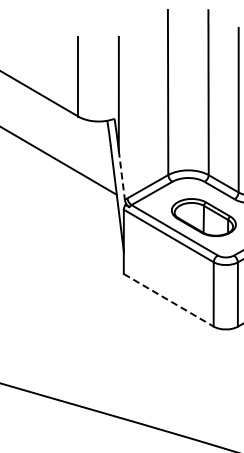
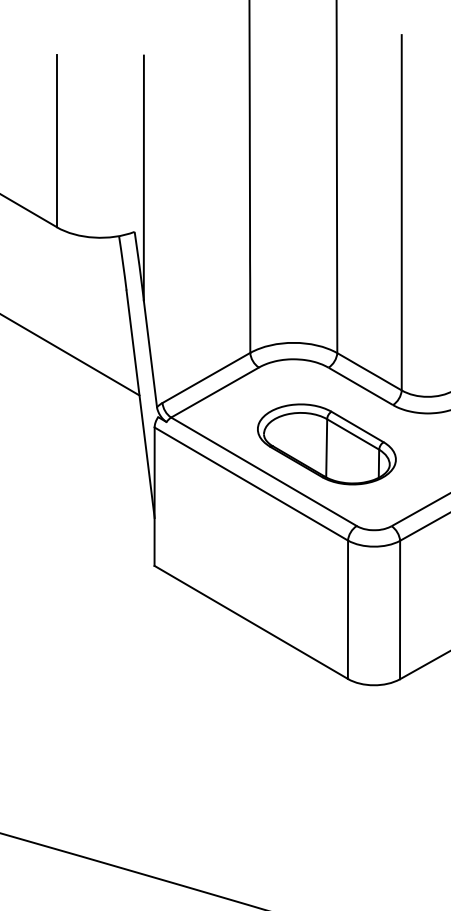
line: (121, 175) -> (149, 353), dashed -> solid
line: (169, 300) -> (252, 622), dashed -> solid

